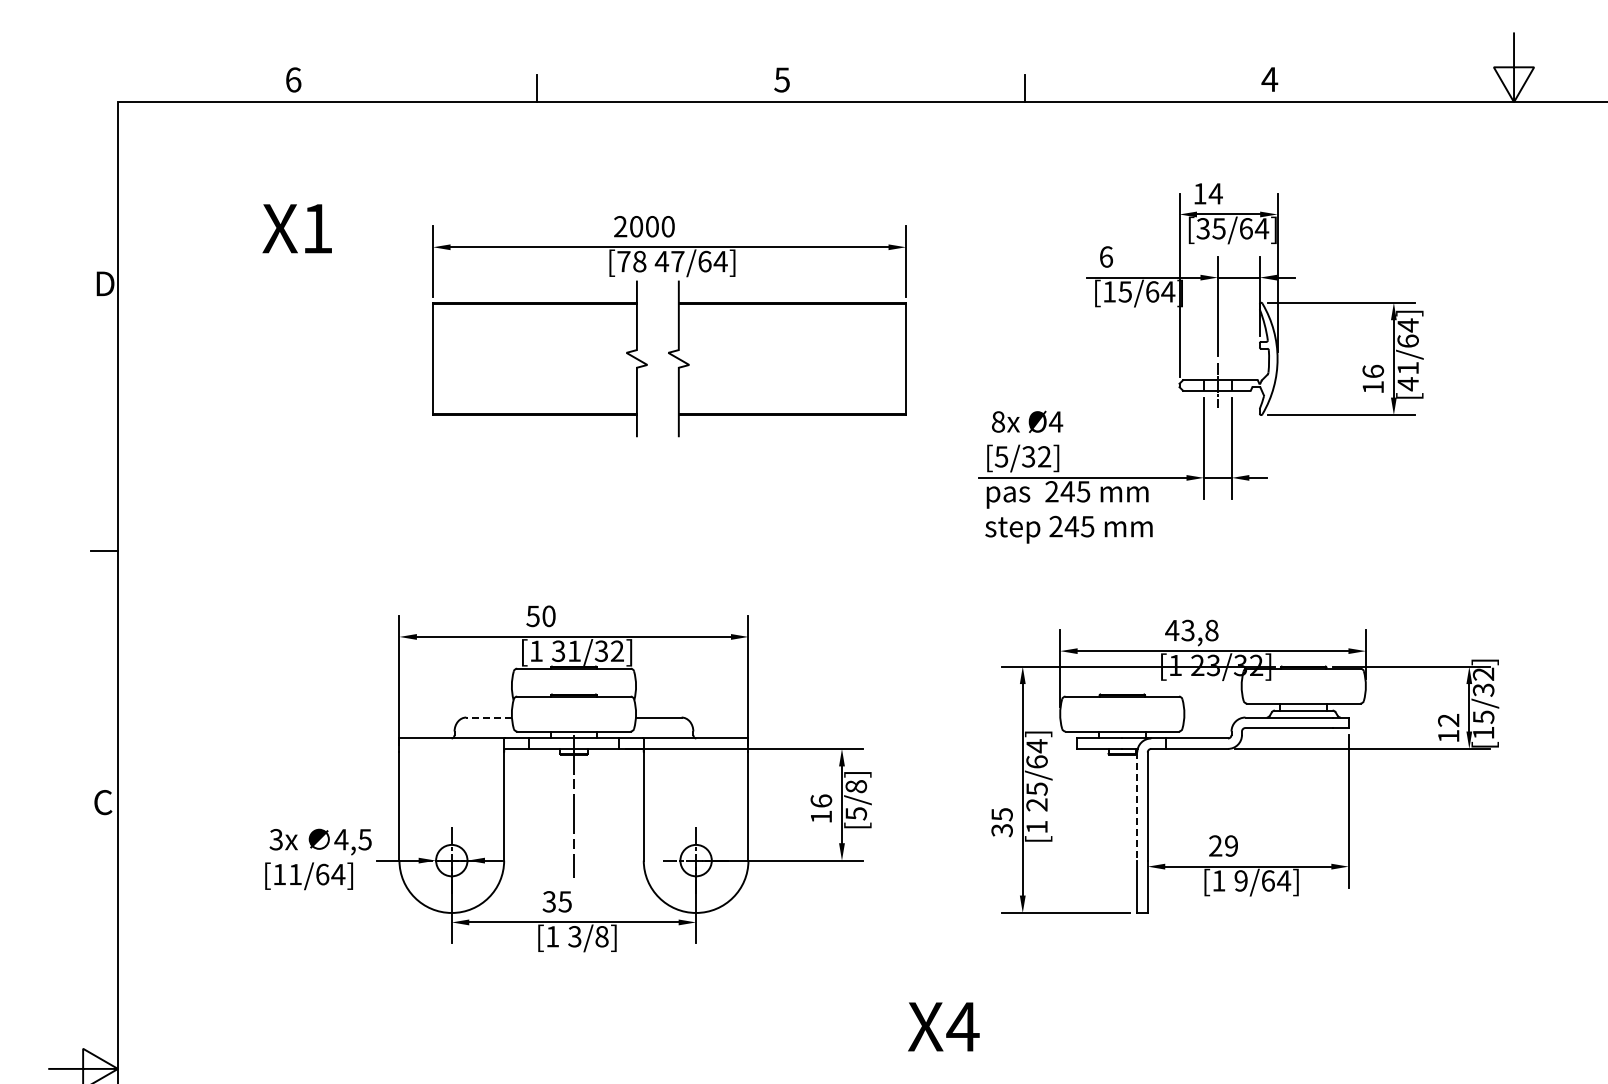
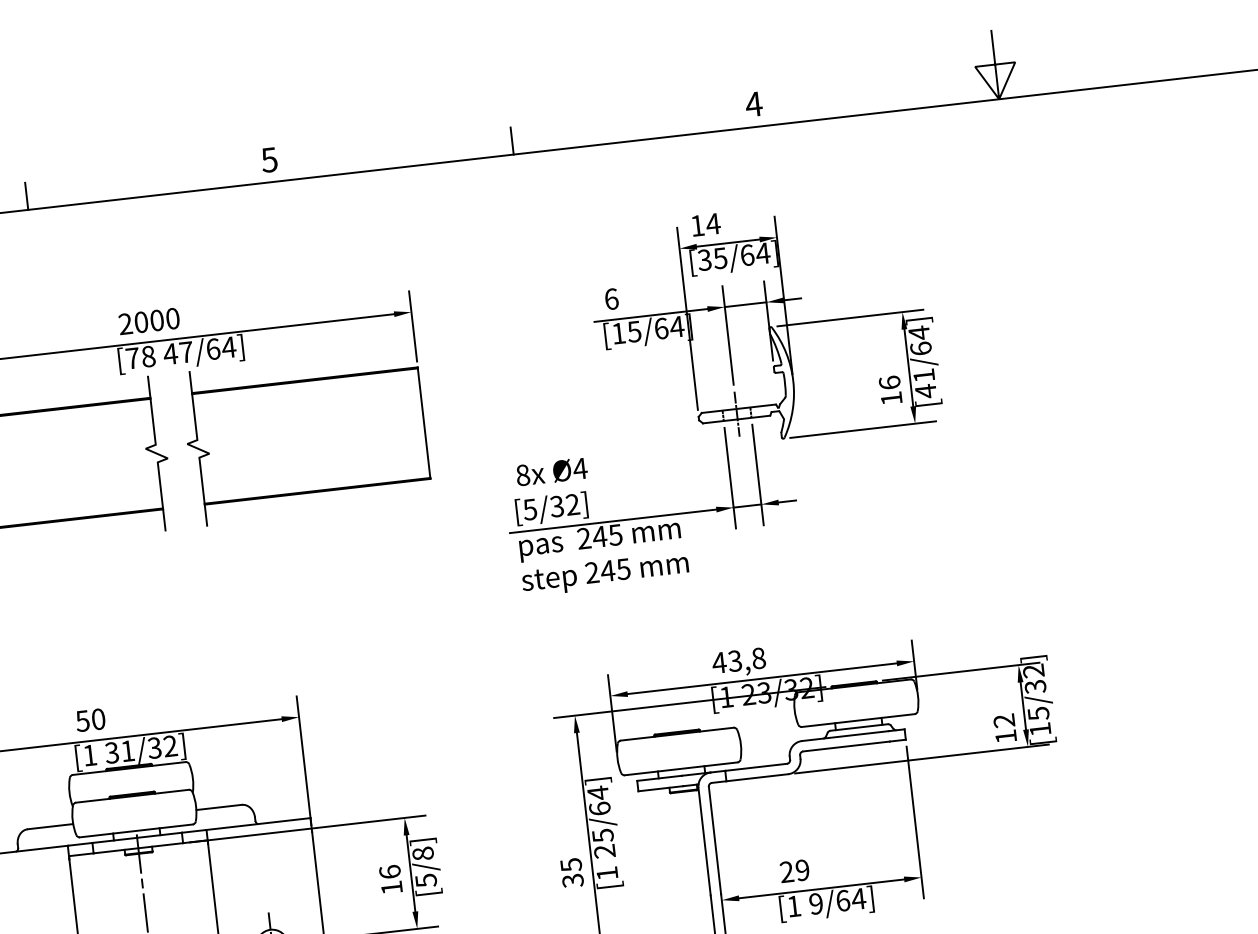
line: (489, 717) -> (50, 826), dashed -> solid
line: (1137, 807) -> (704, 842), dashed -> solid

